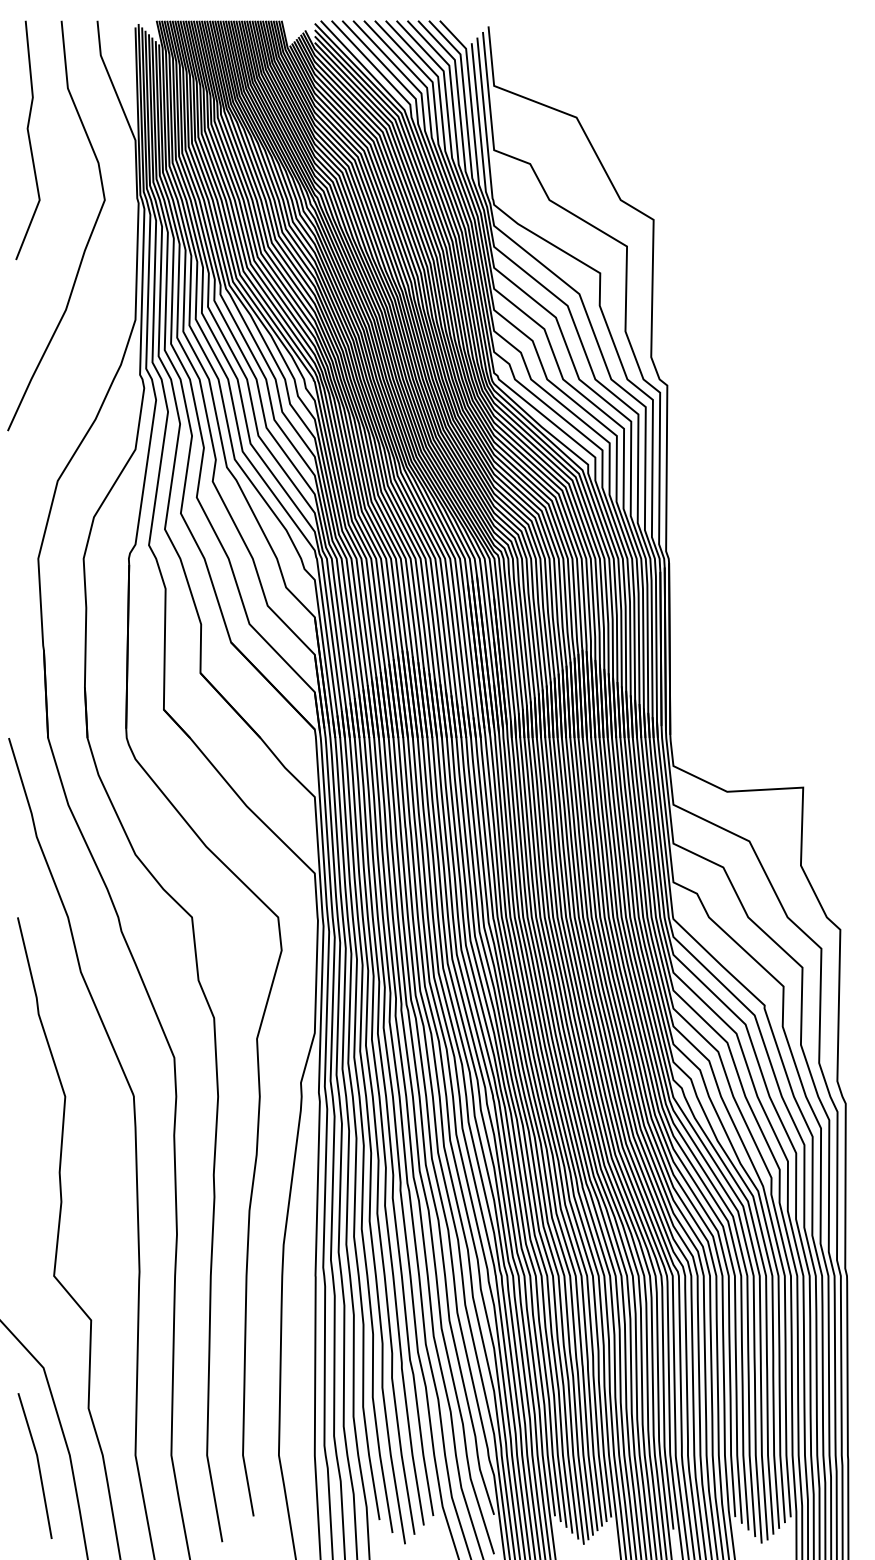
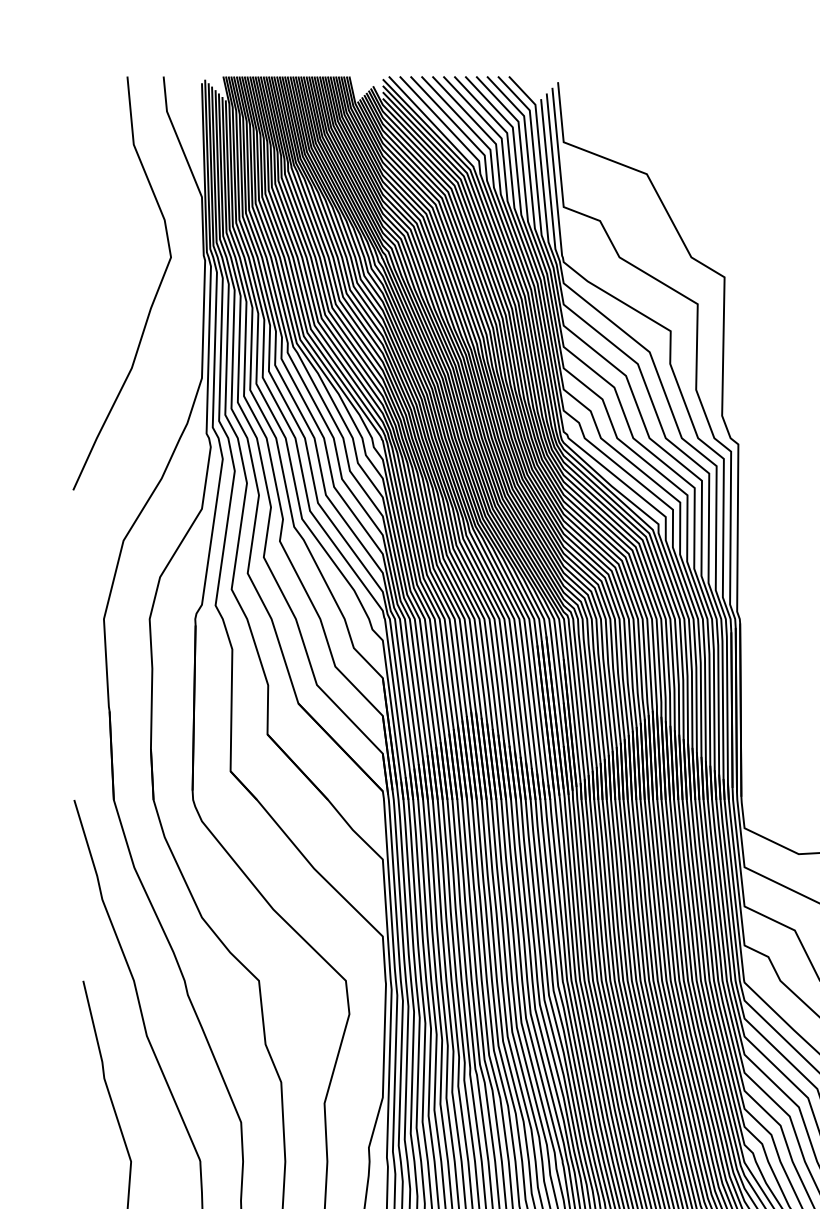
line: (28, 140) -> (94, 197), removed

